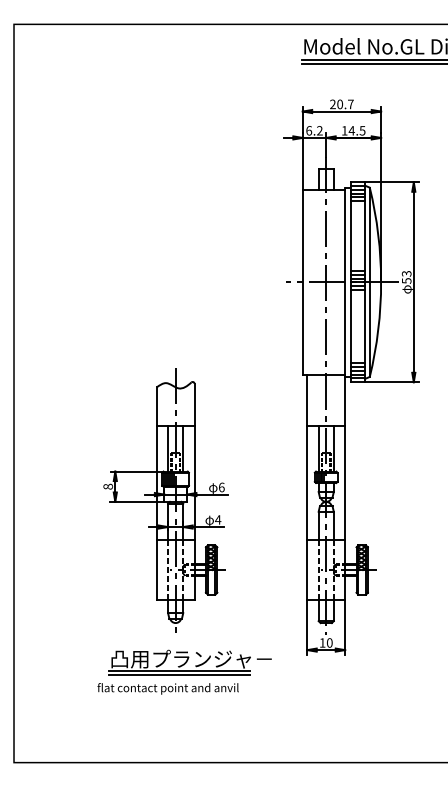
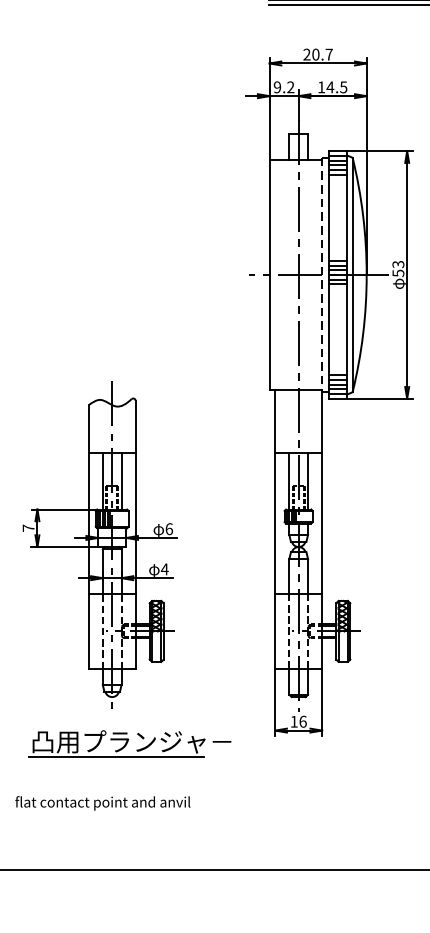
text: (309, 130) -> (277, 86), 6.2 -> 9.2
line: (345, 282) -> (322, 275), solid -> dashed
text: (108, 486) -> (28, 527), 8 -> 7
text: (329, 642) -> (302, 721), 10 -> 16
line: (179, 675) -> (116, 762), removed
text: (167, 688) -> (102, 802), moved

